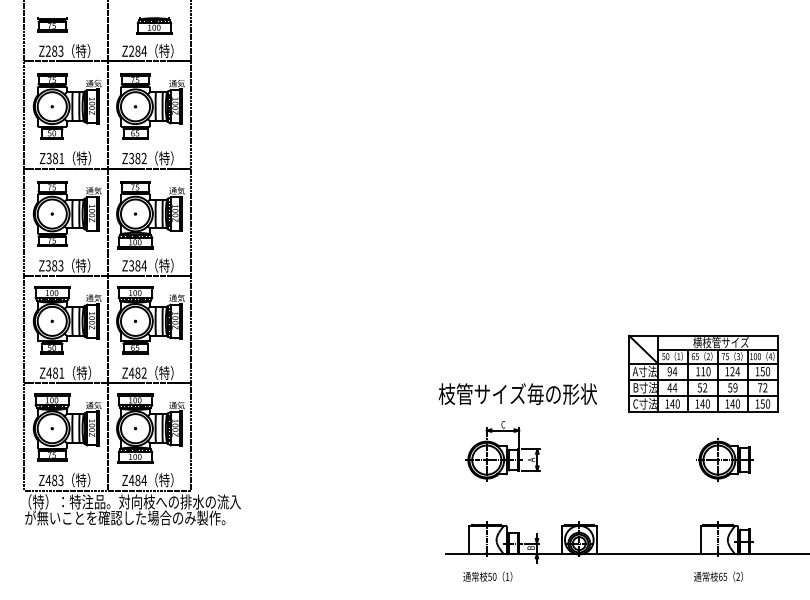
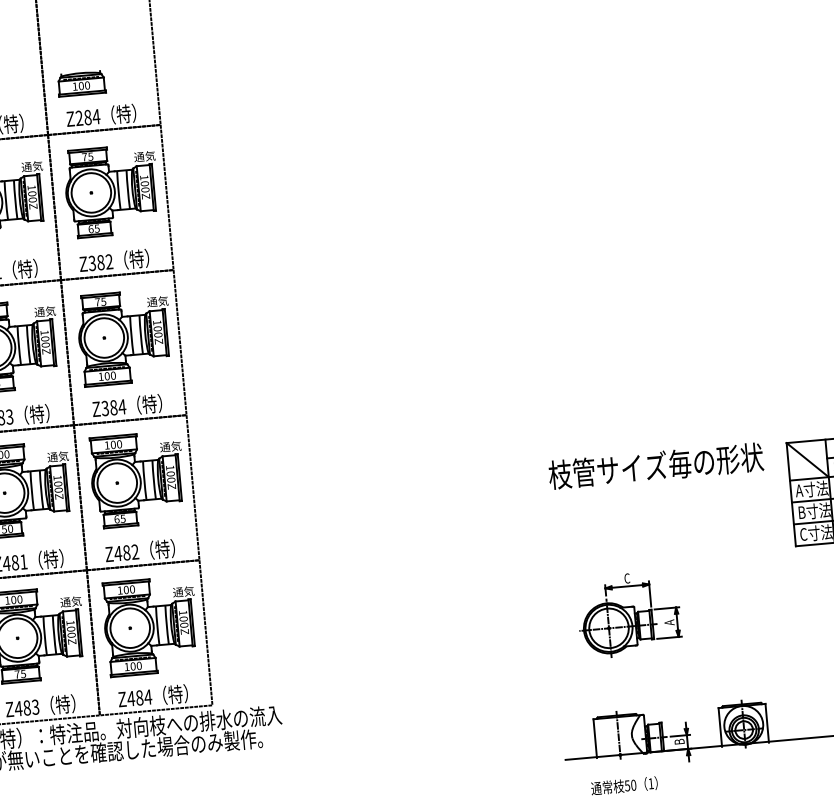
part: (154, 25) -> (81, 83), moved
text: (517, 393) -> (655, 465), moved

